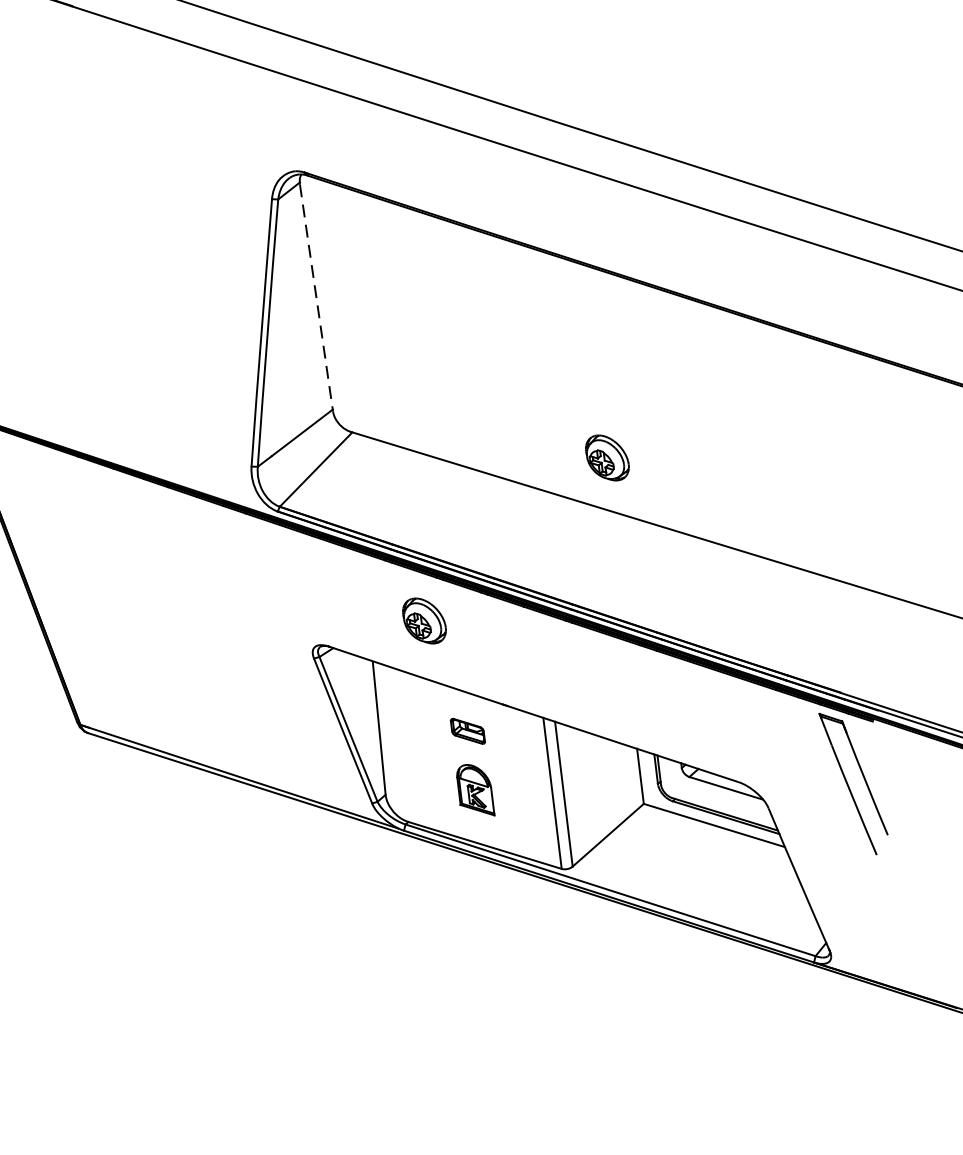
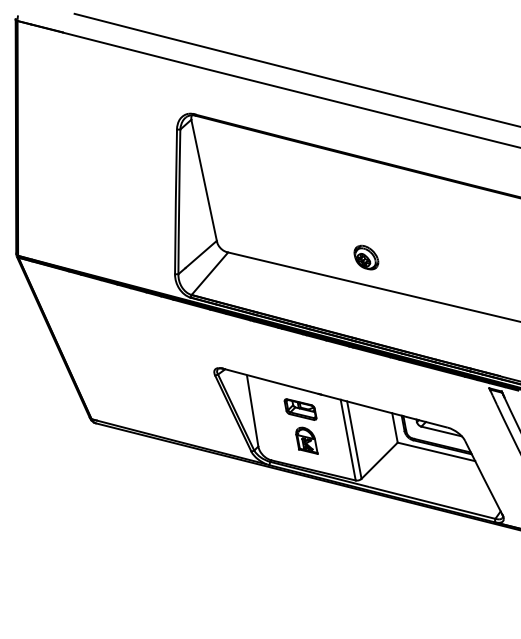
line: (316, 298) -> (204, 181), dashed -> solid
part: (424, 620) -> (273, 351), removed
part: (467, 731) -> (300, 409), size x1.67

